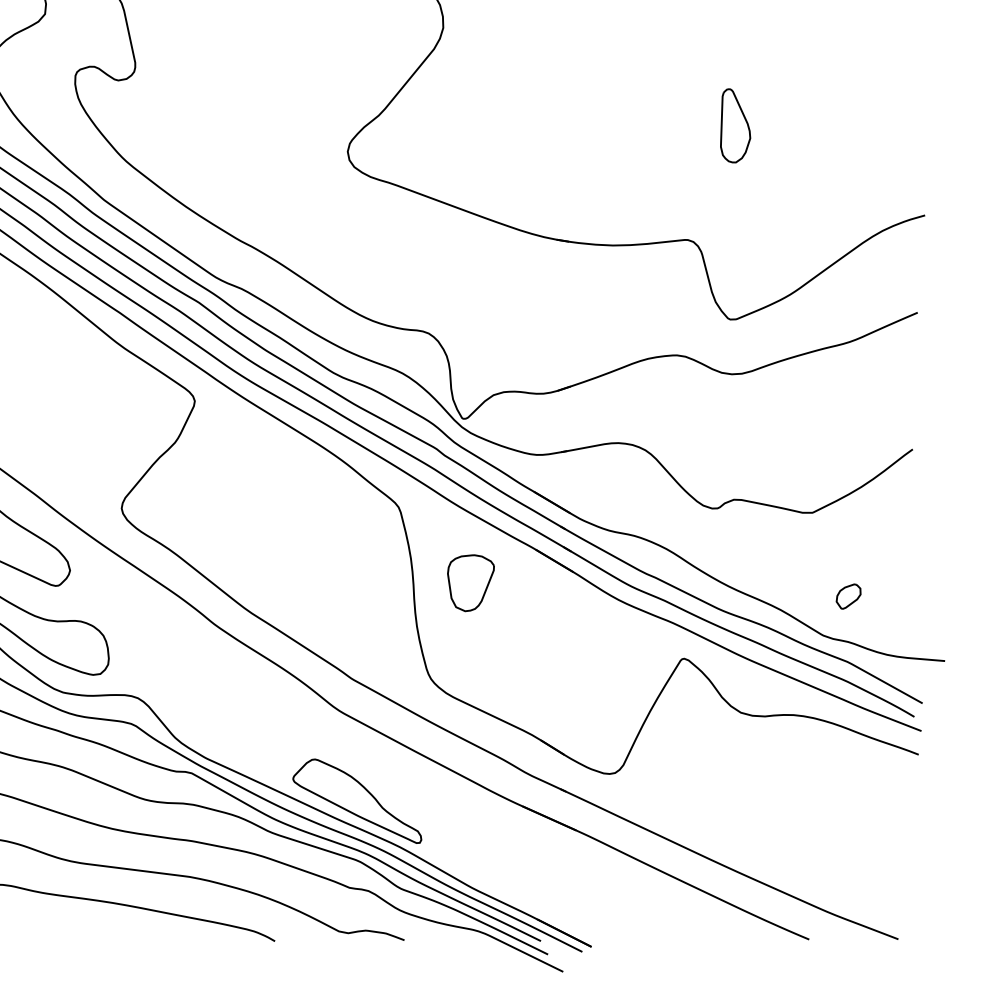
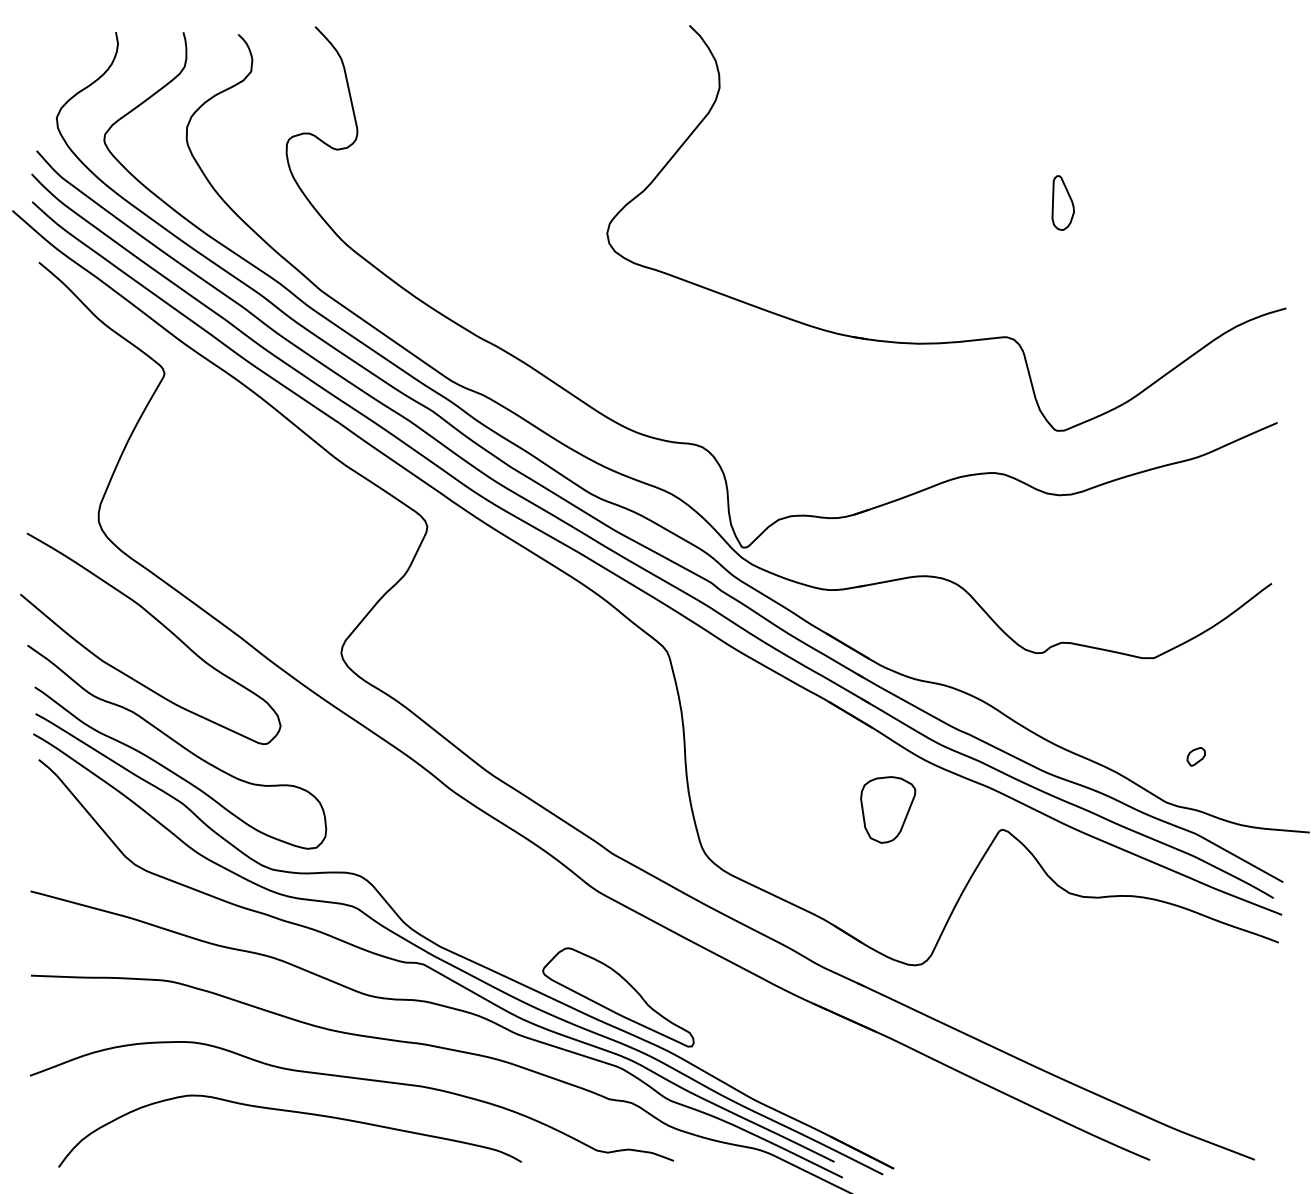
part: (734, 125) -> (1062, 202), size x0.62
part: (471, 582) -> (888, 809), moved
part: (847, 596) -> (1195, 756), size x0.62

